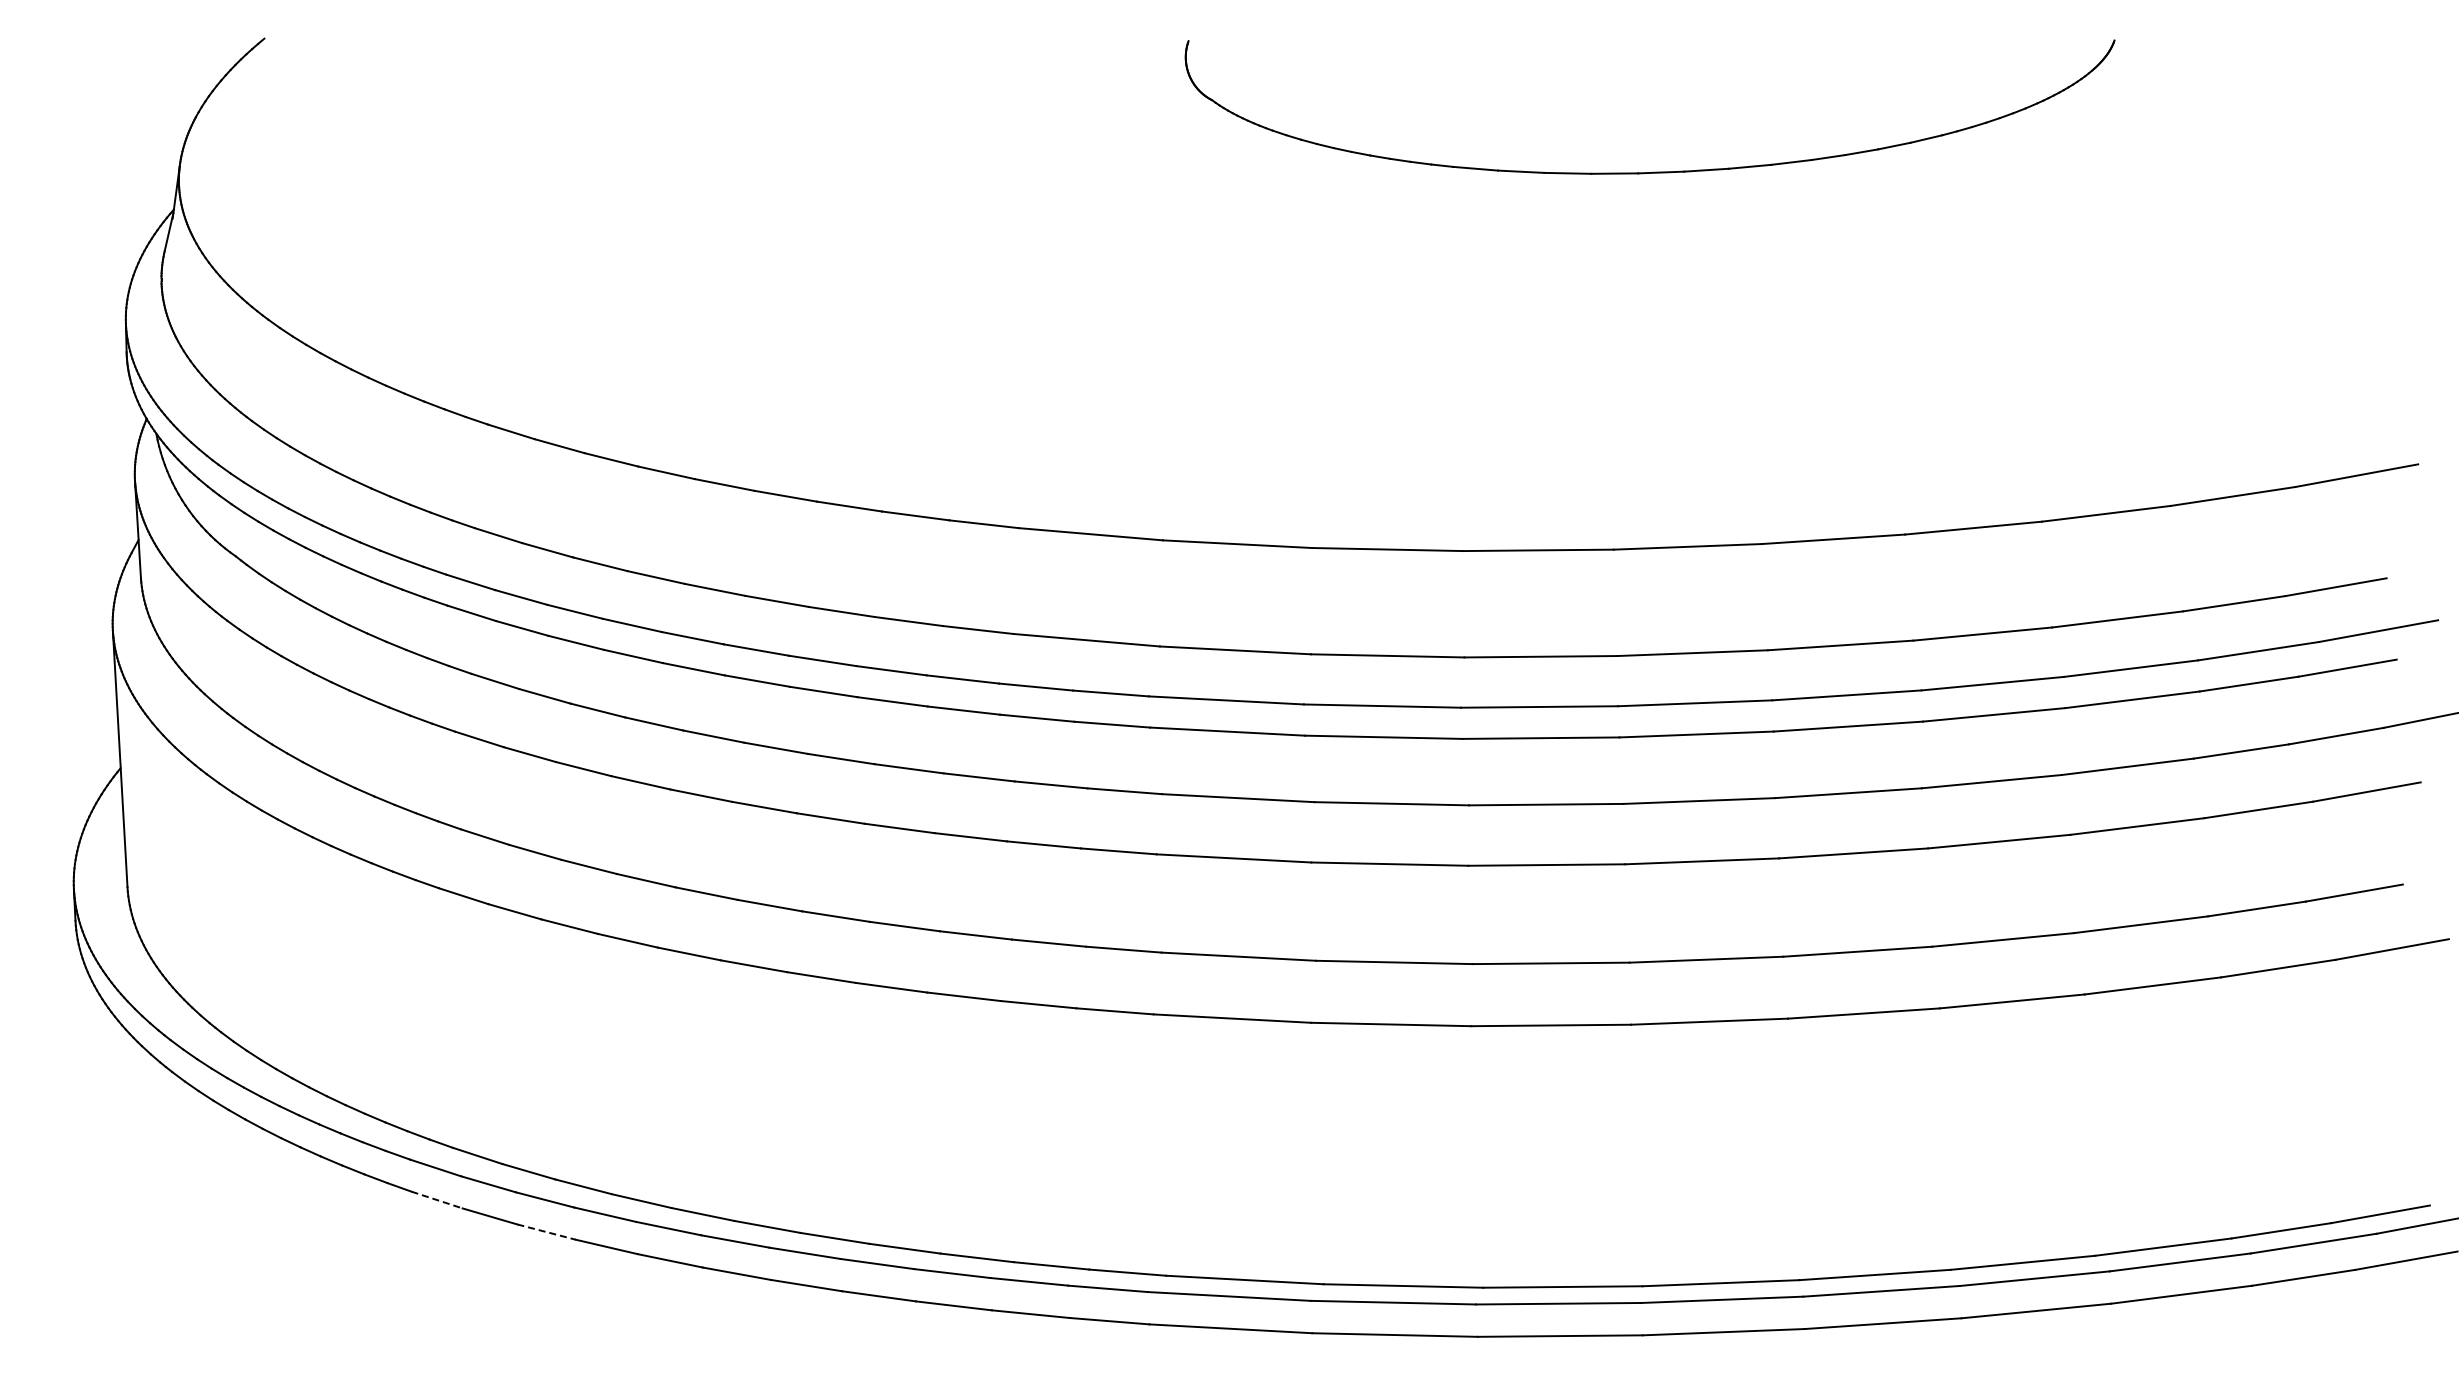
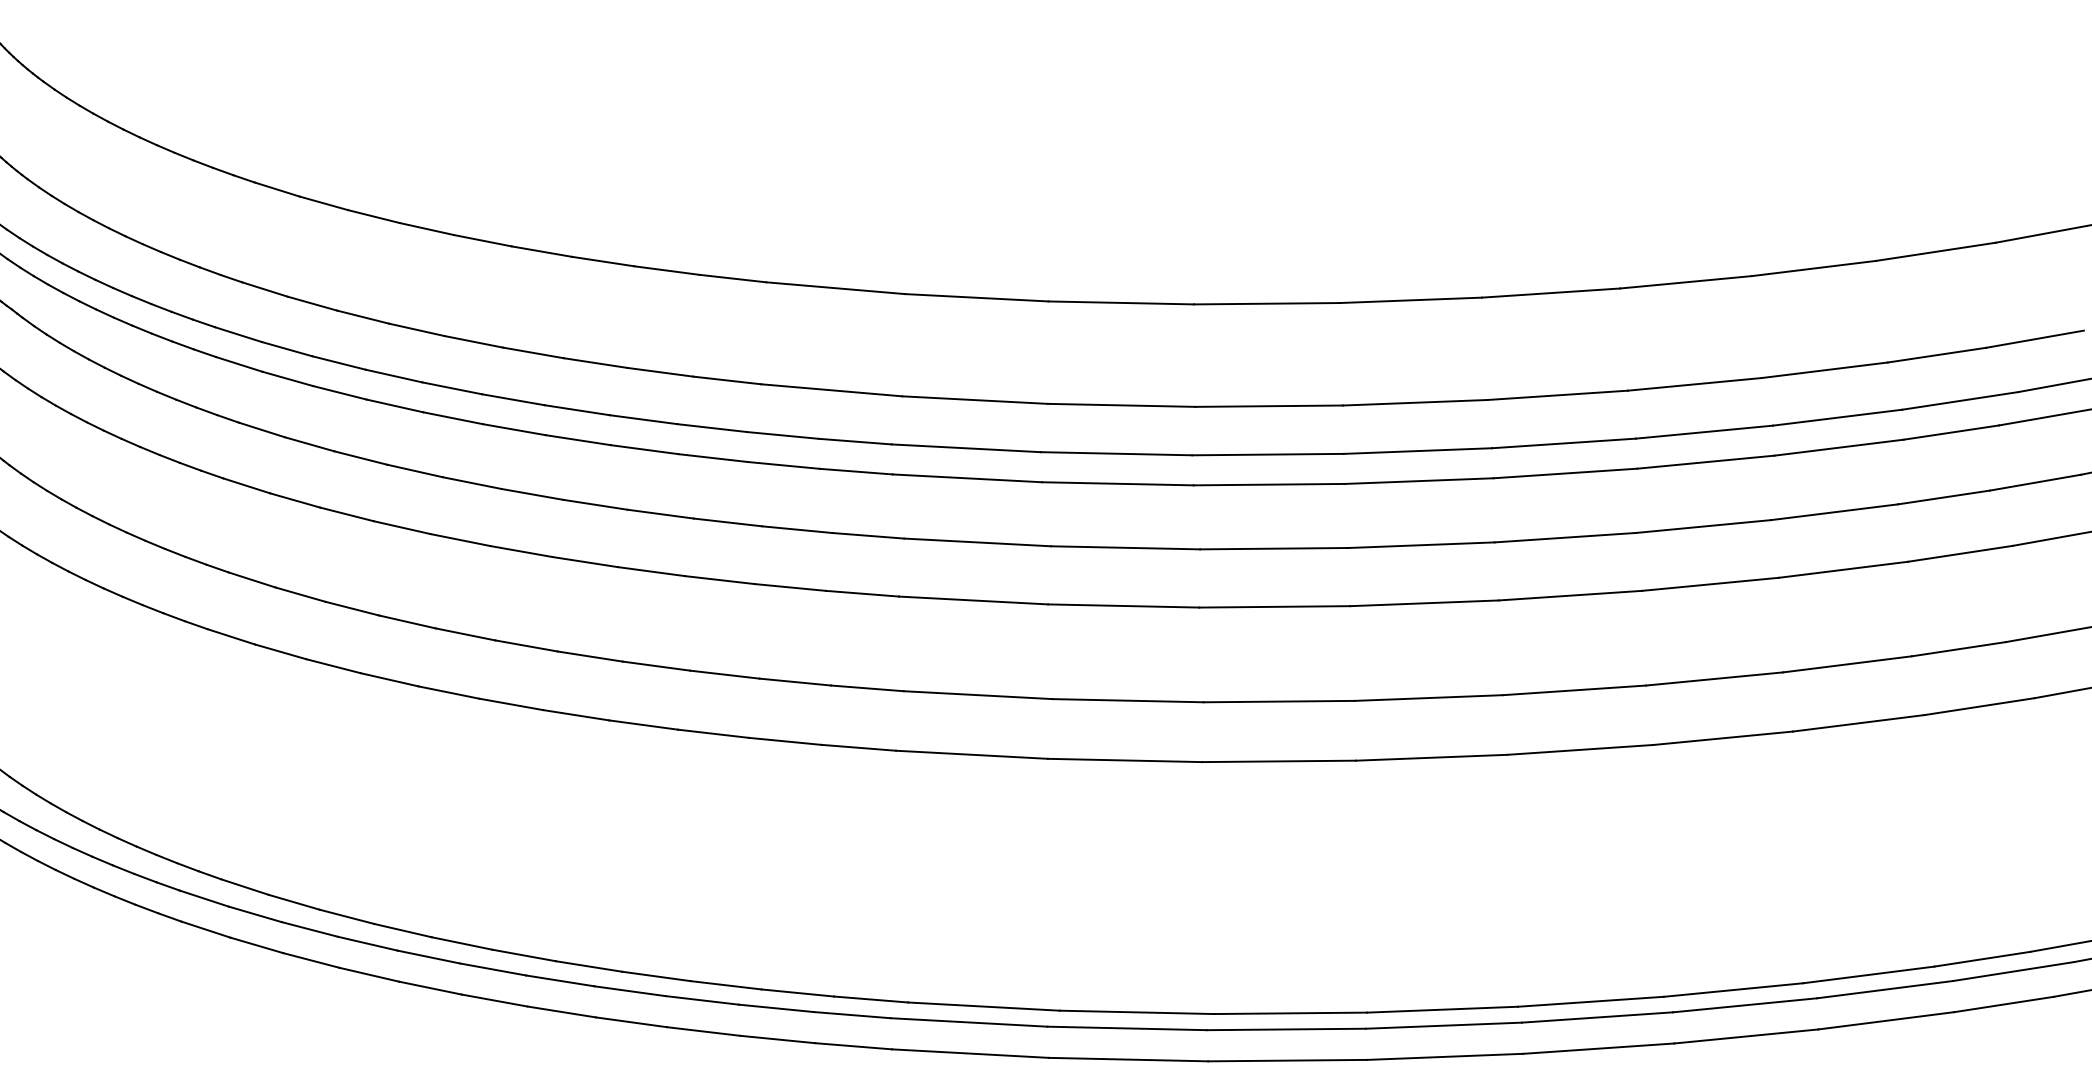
line: (437, 1200) -> (206, 930), dashed -> solid
line: (547, 1232) -> (312, 960), dashed -> solid

